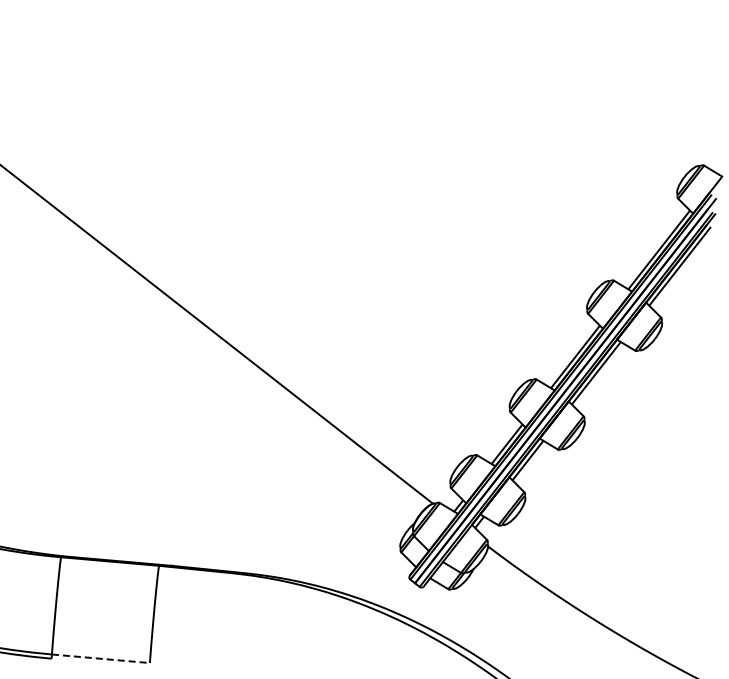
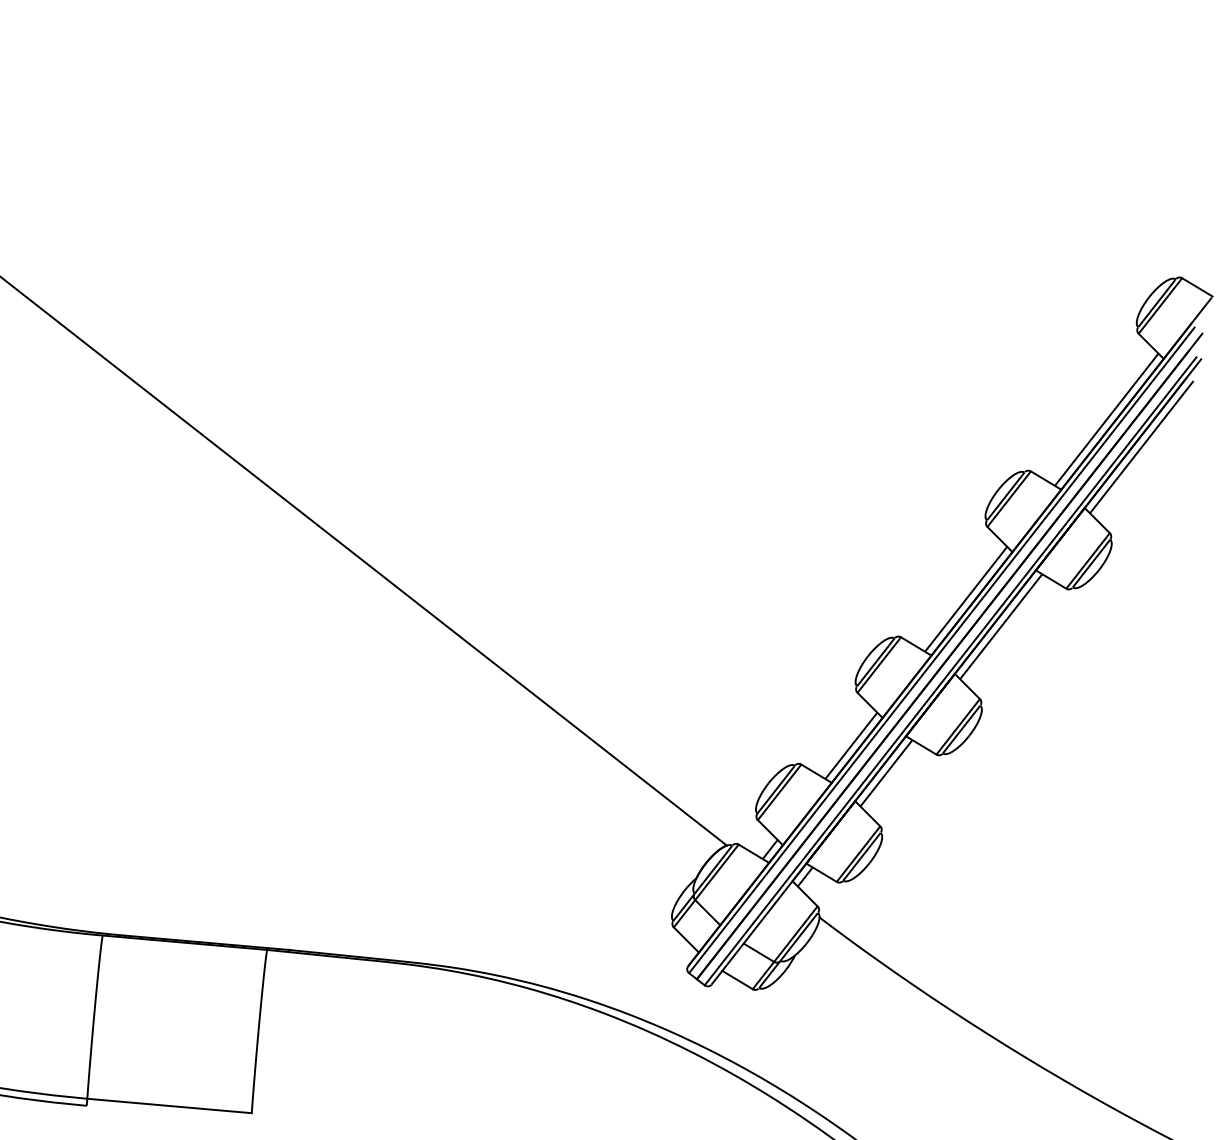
line: (101, 658) -> (170, 1105), dashed -> solid

